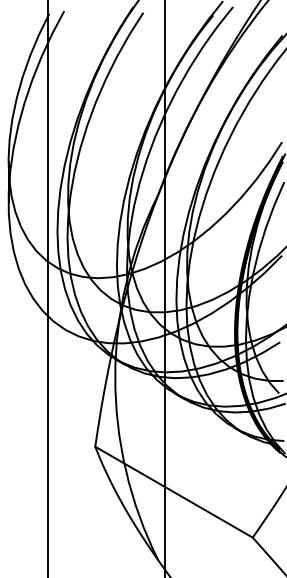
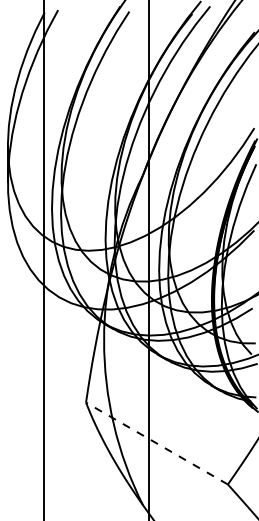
line: (174, 492) -> (157, 443), solid -> dashed

